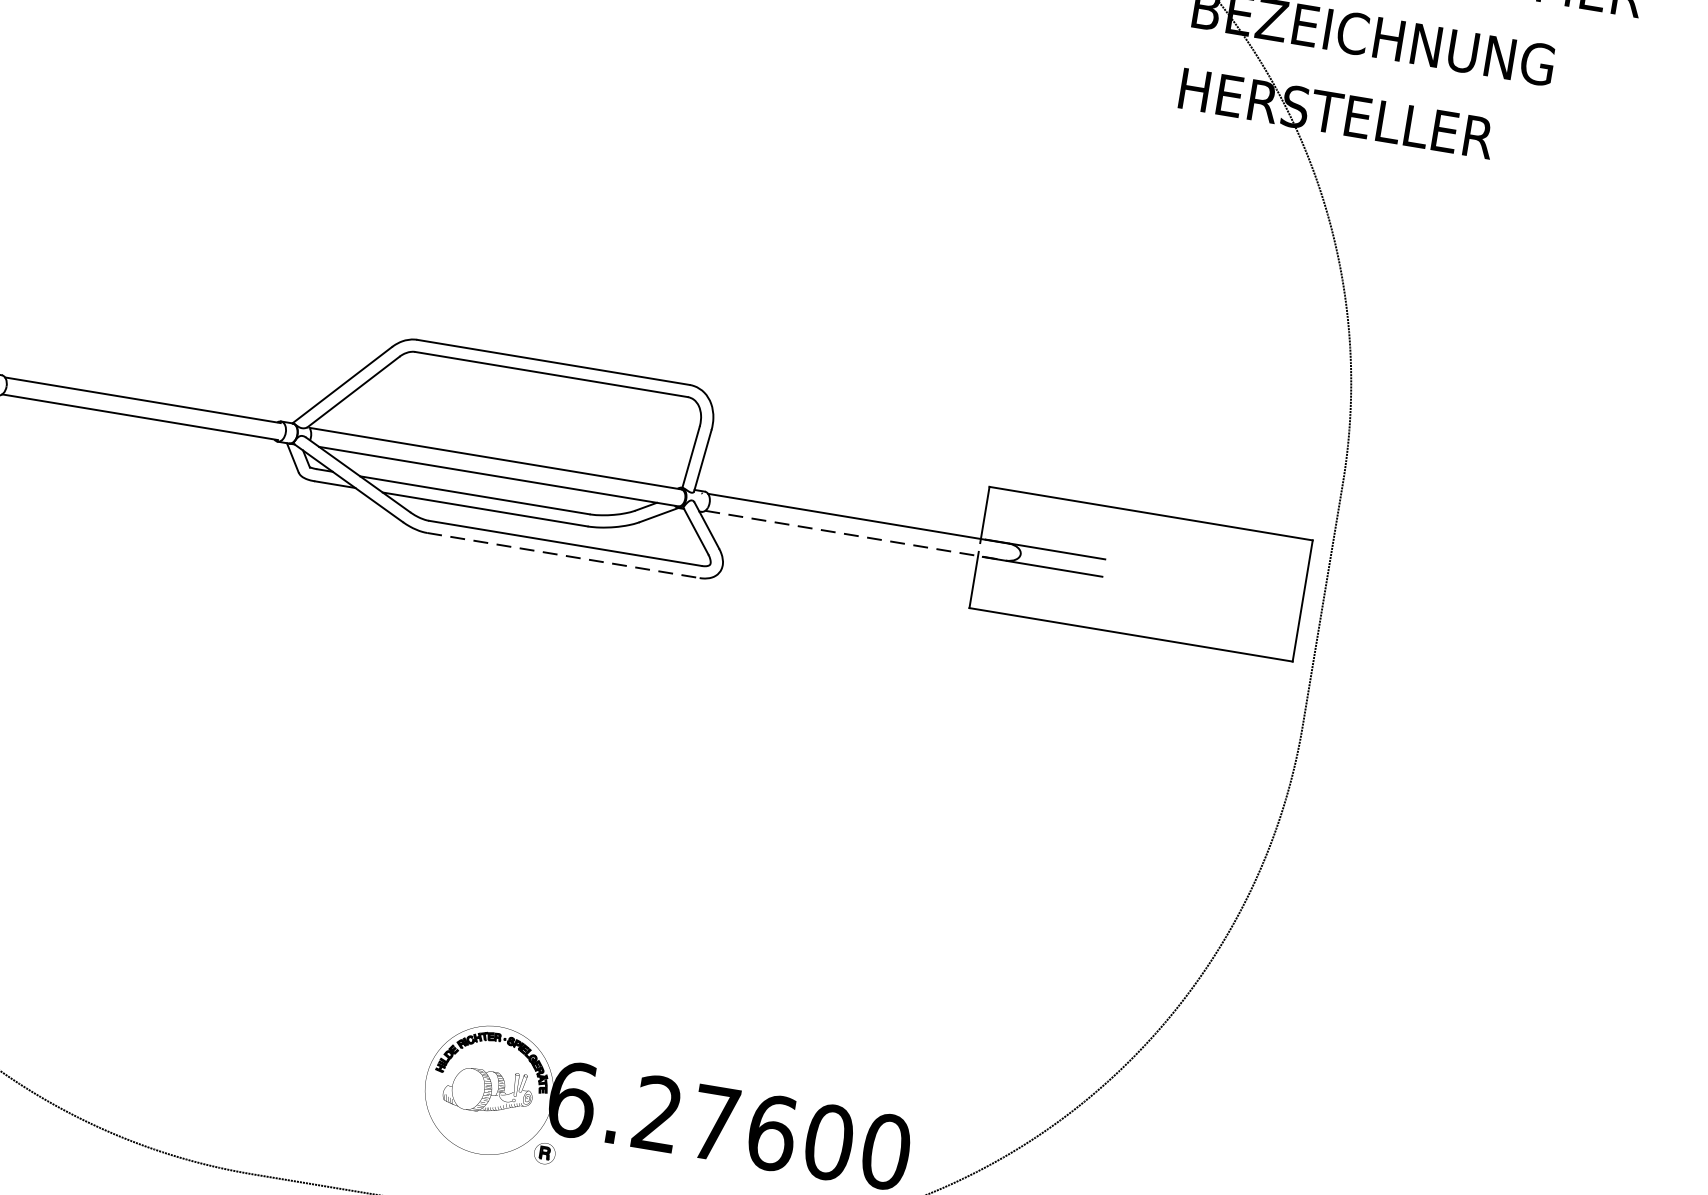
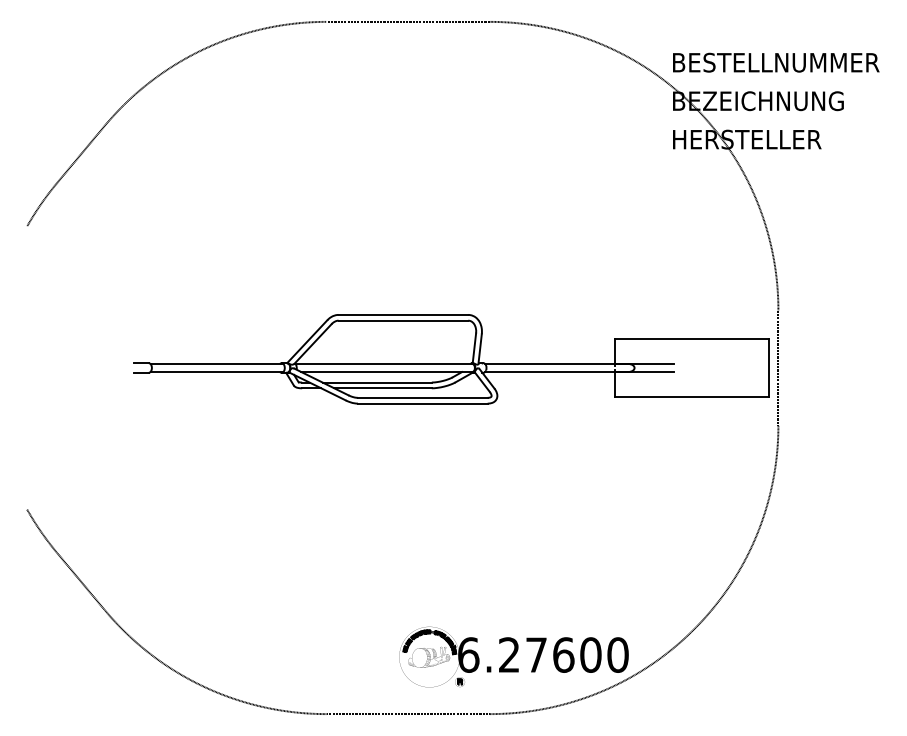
line: (855, 536) -> (556, 372), dashed -> solid
line: (562, 555) -> (422, 403), dashed -> solid

